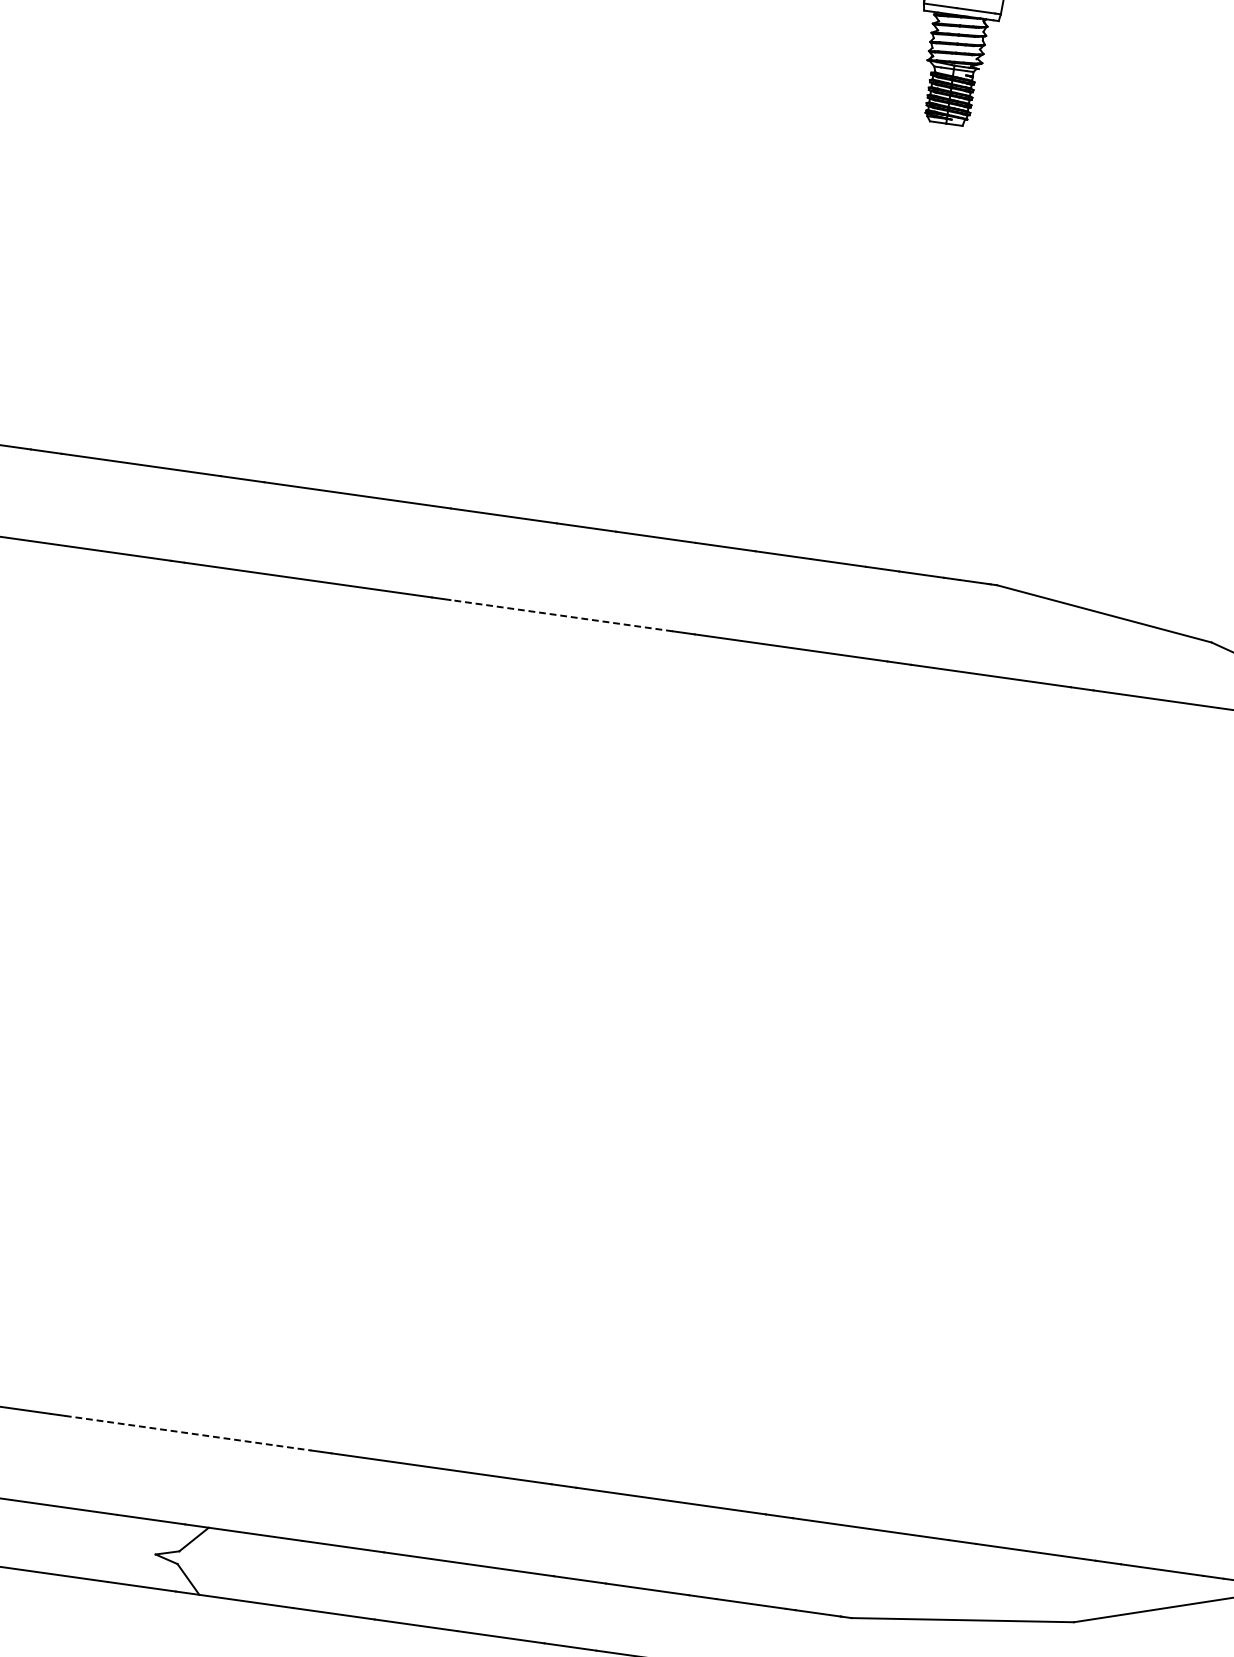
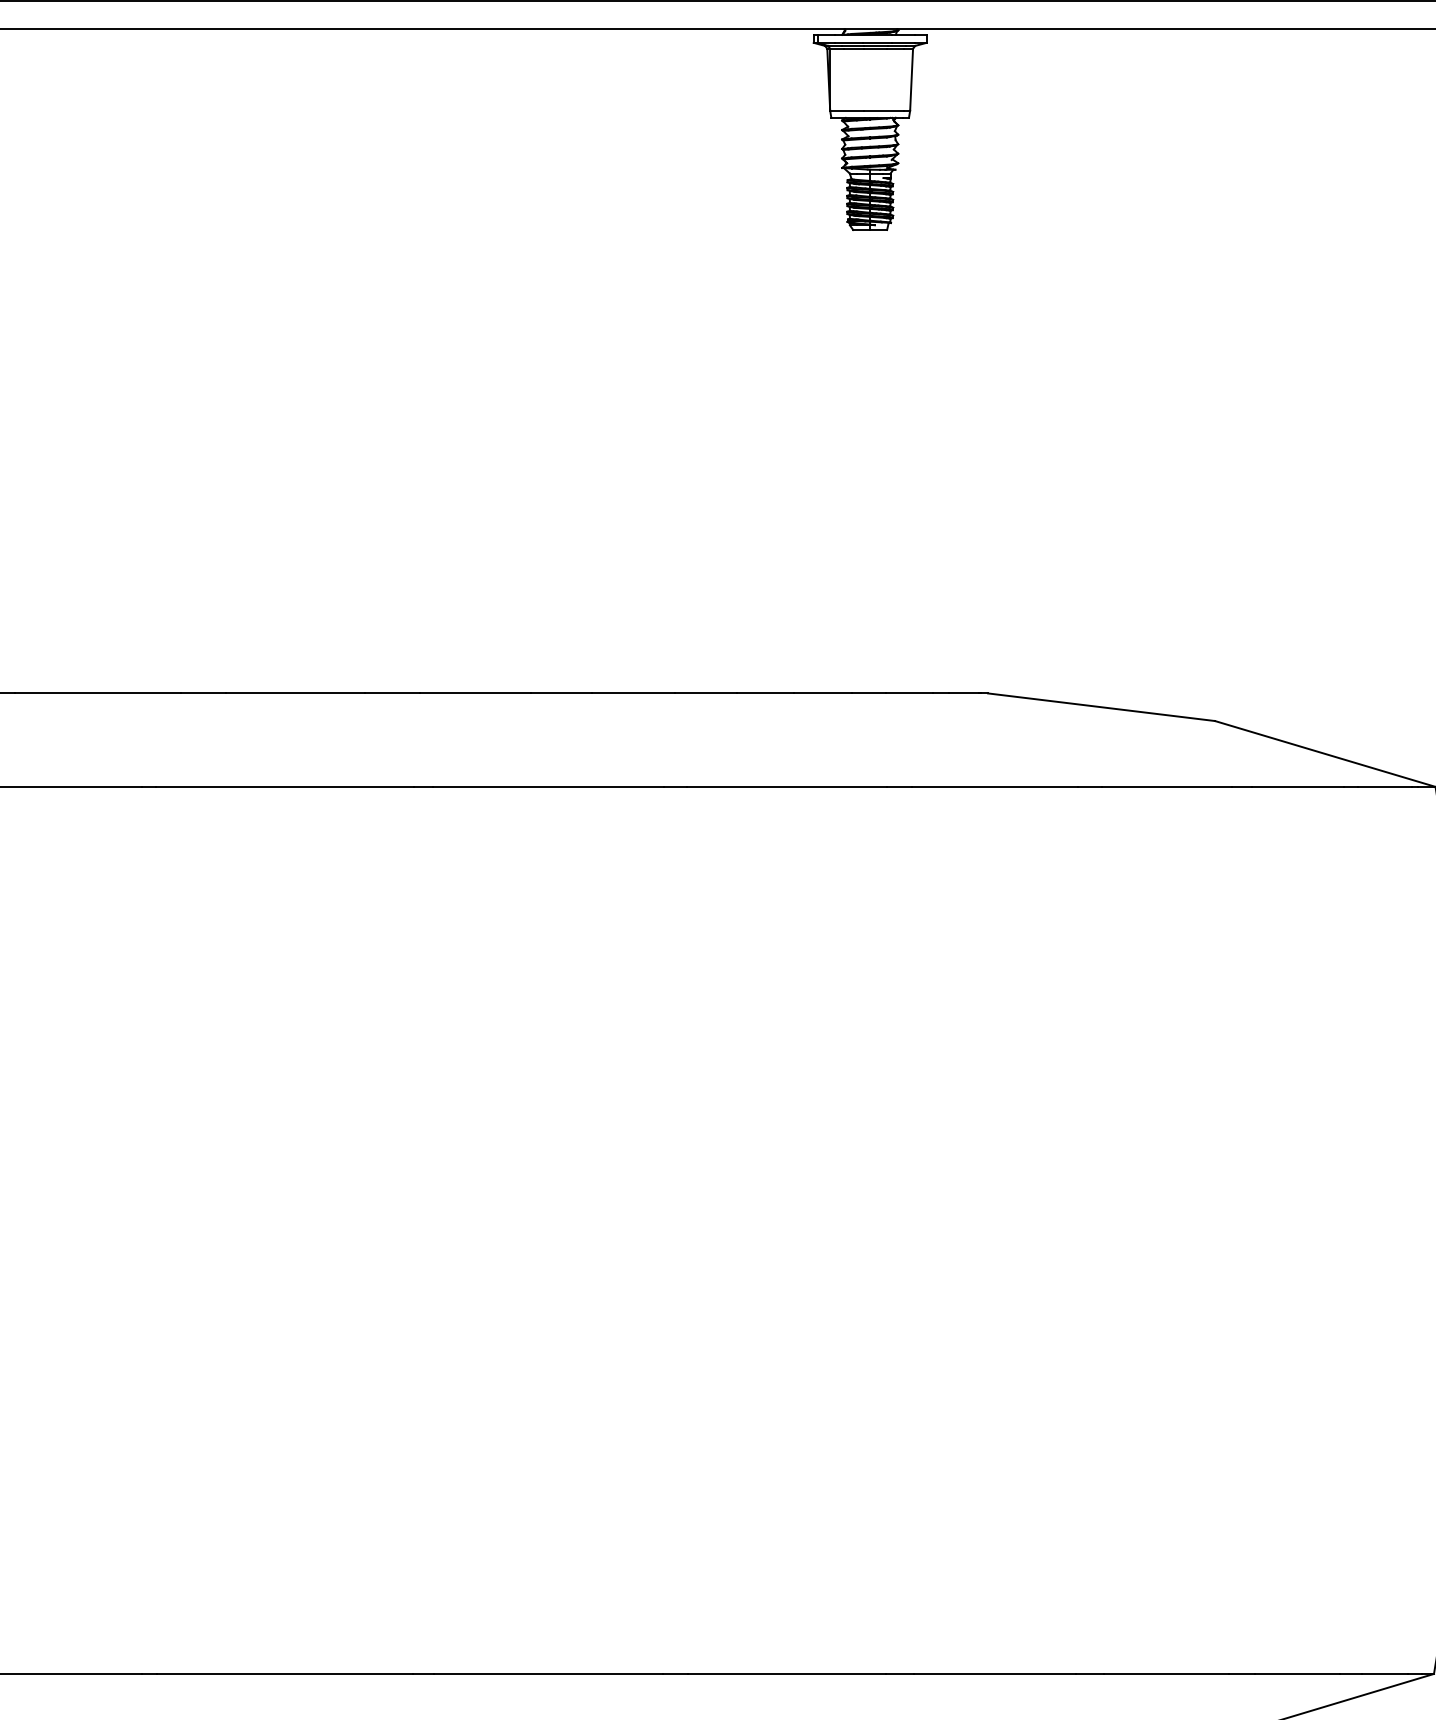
line: (561, 615) -> (548, 786), dashed -> solid
line: (188, 1432) -> (285, 1673), dashed -> solid

